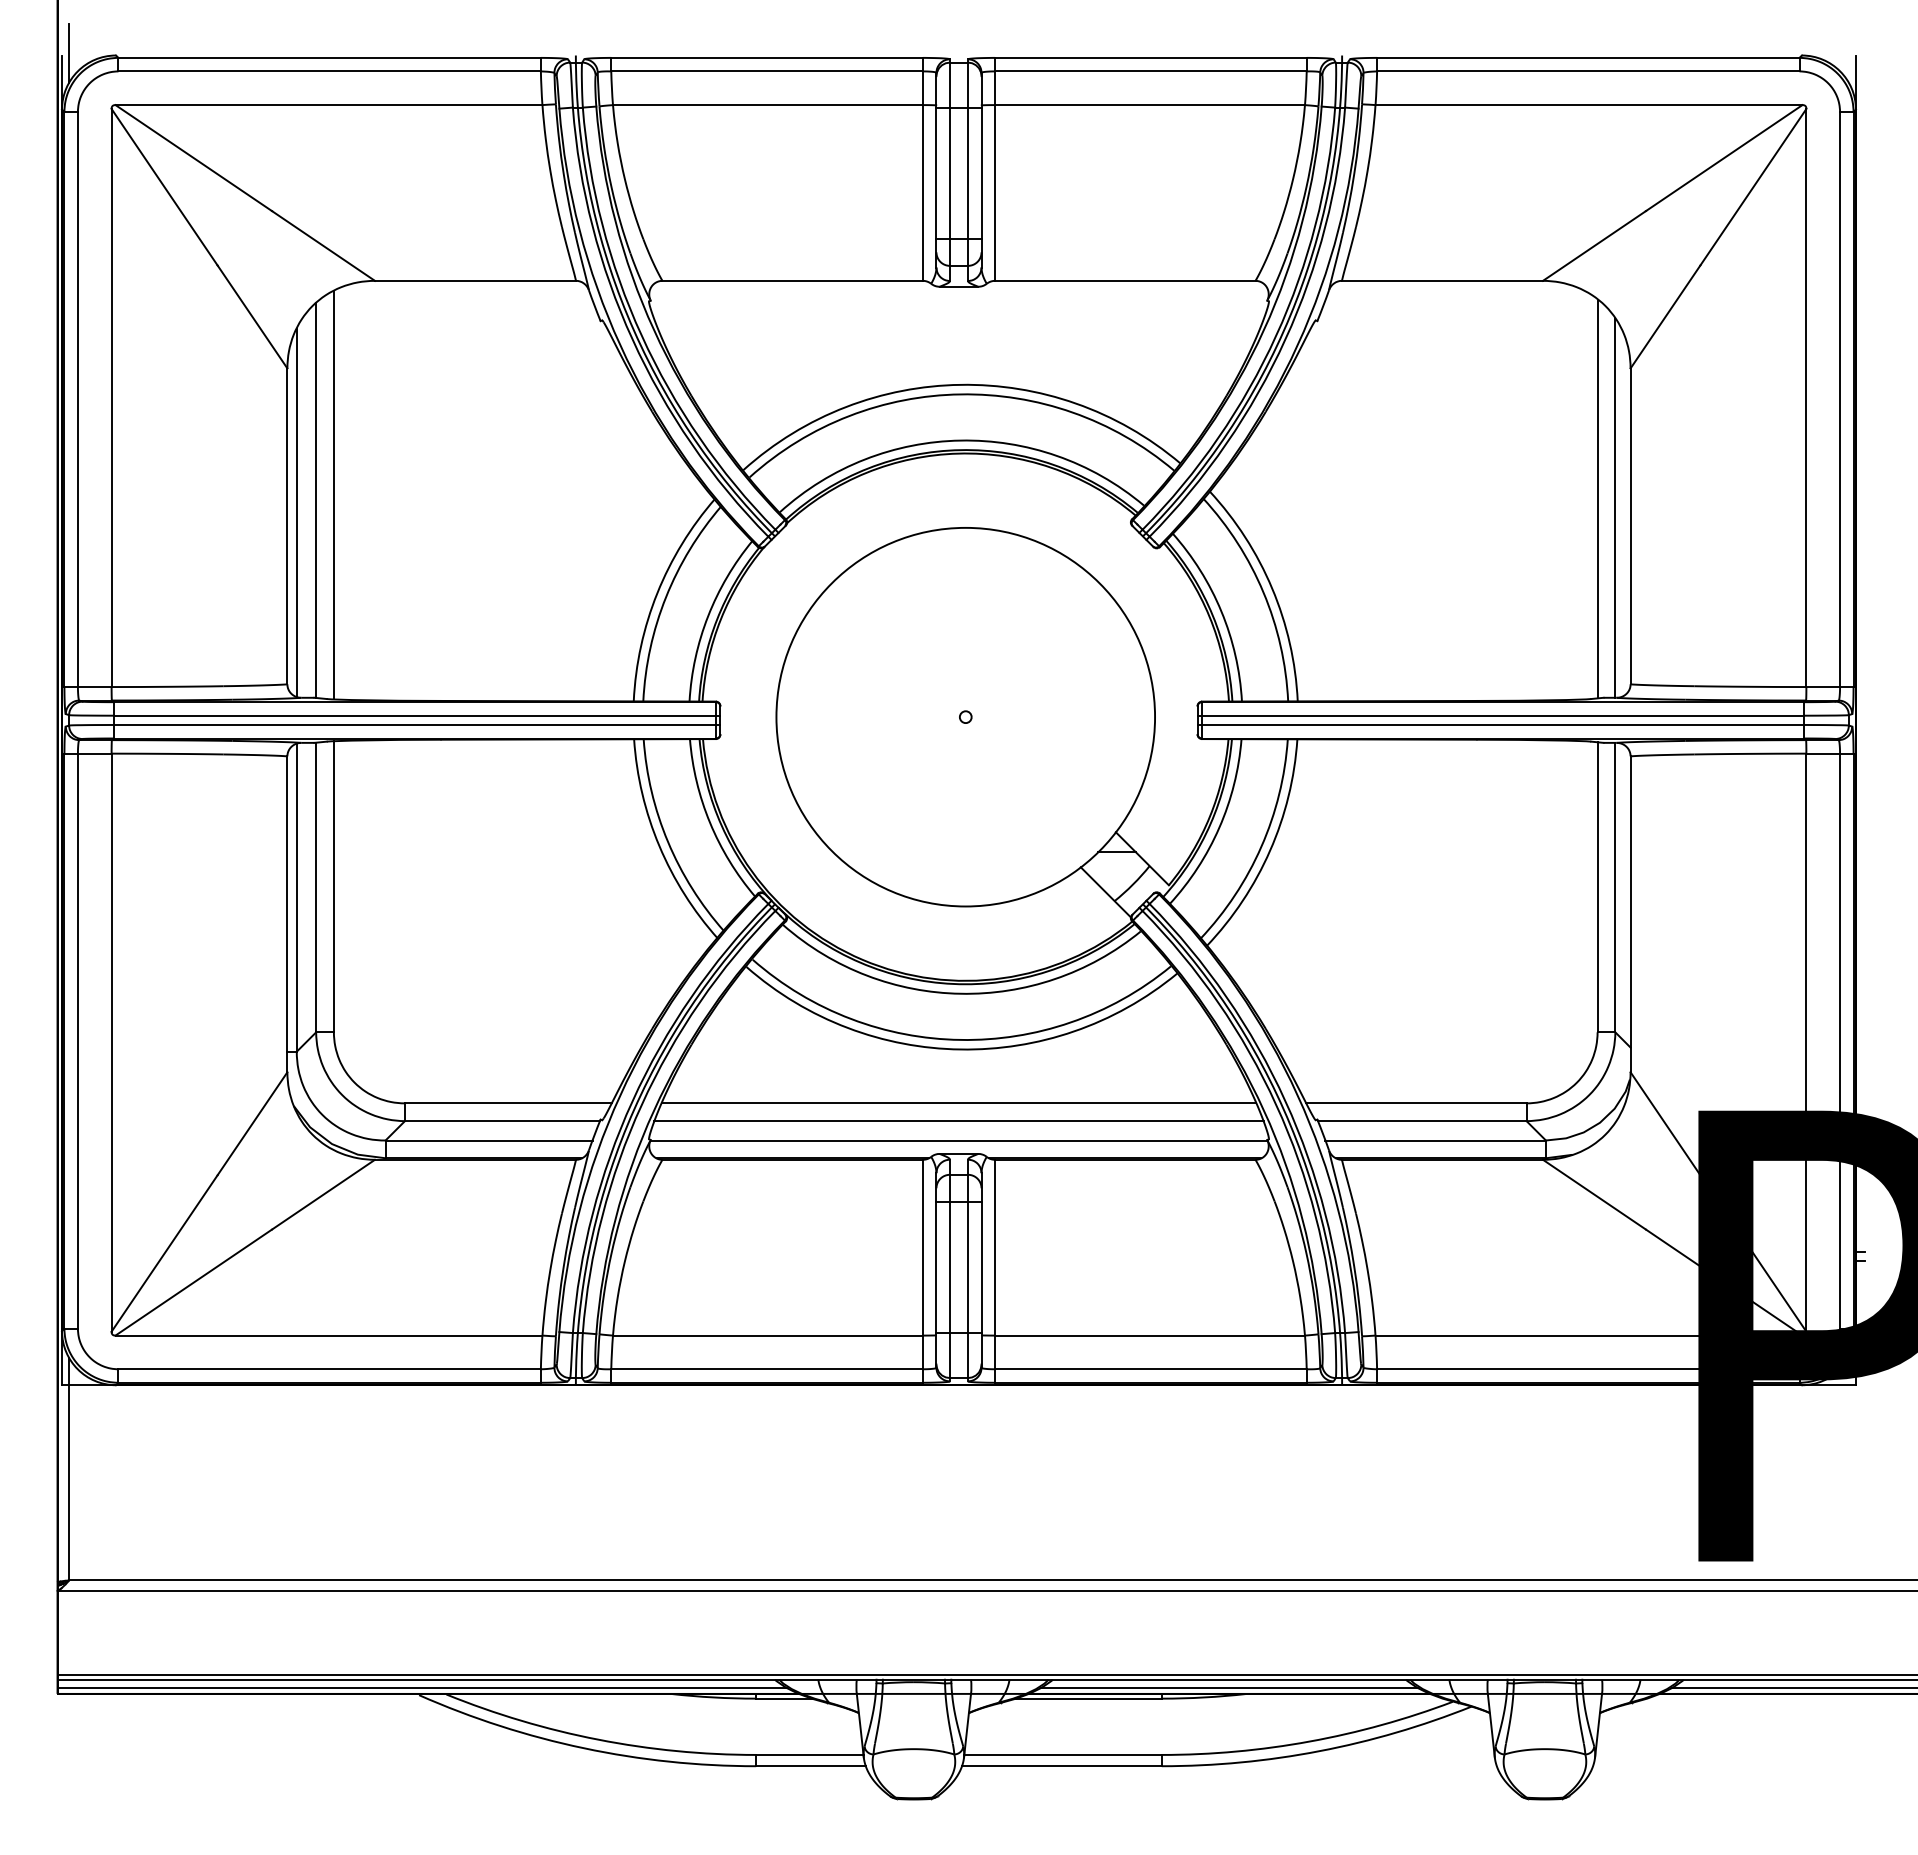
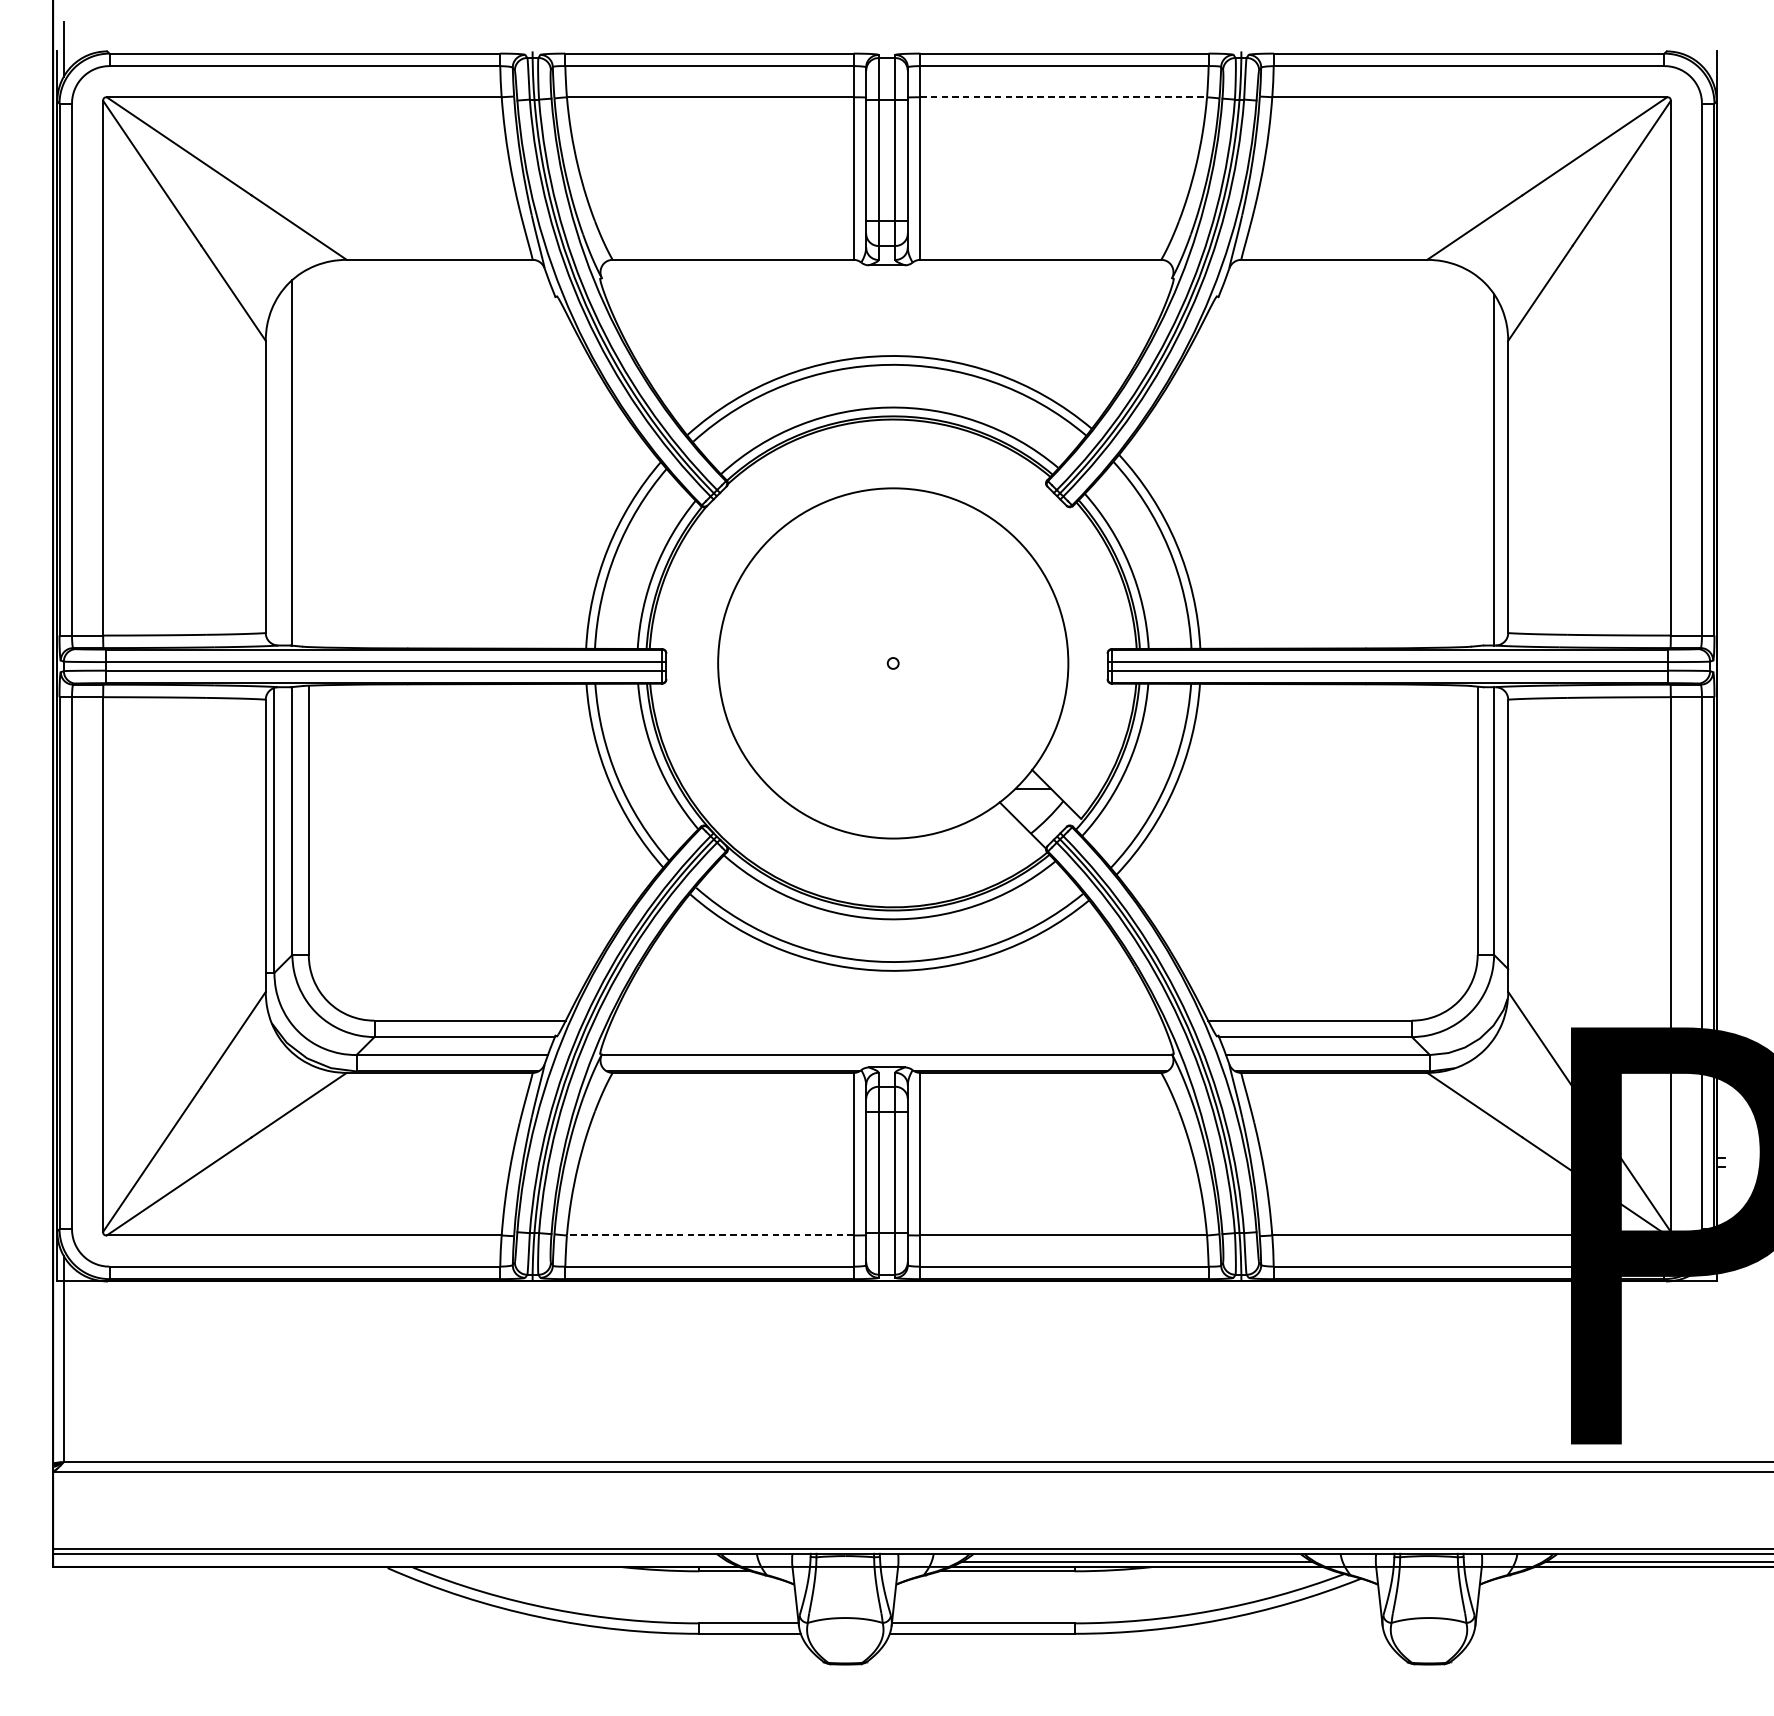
line: (1150, 105) -> (1064, 97), solid -> dashed
line: (333, 495) -> (308, 458), removed
line: (1597, 498) -> (1477, 461), removed
line: (296, 512) -> (274, 474), removed
line: (958, 1103) -> (886, 1020), removed
line: (958, 1121) -> (886, 1037), removed
line: (767, 1335) -> (709, 1235), solid -> dashed
line: (422, 1688) -> (390, 1561), removed

